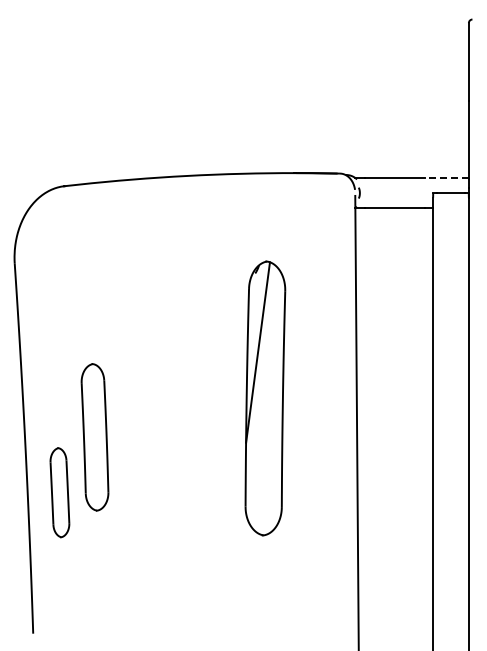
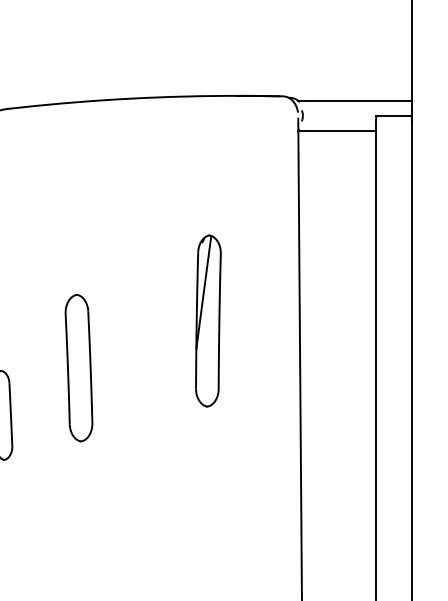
line: (446, 178) -> (389, 101), dashed -> solid
part: (265, 397) -> (208, 320), size x0.62
part: (94, 437) -> (78, 368), moved

